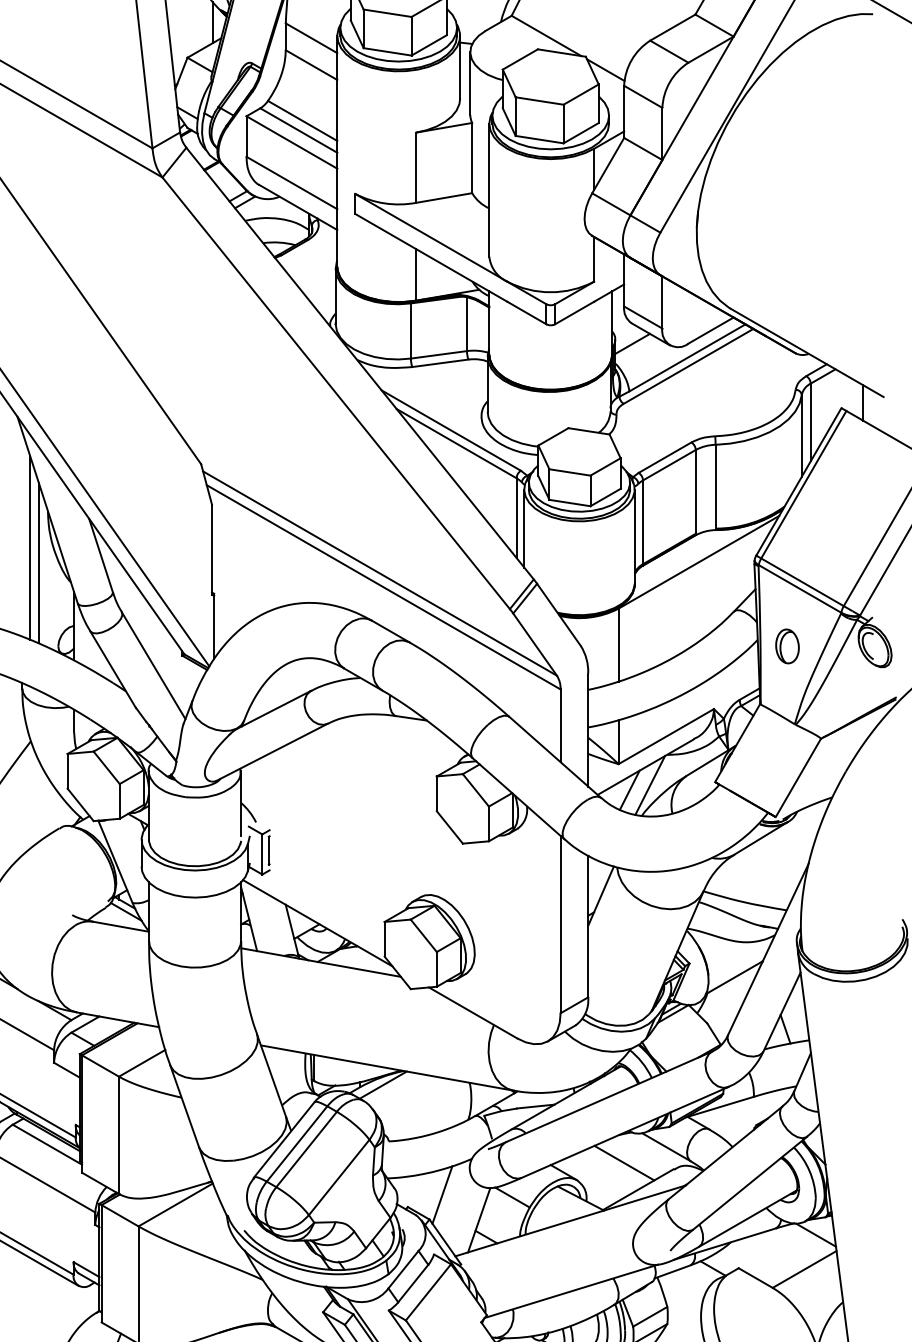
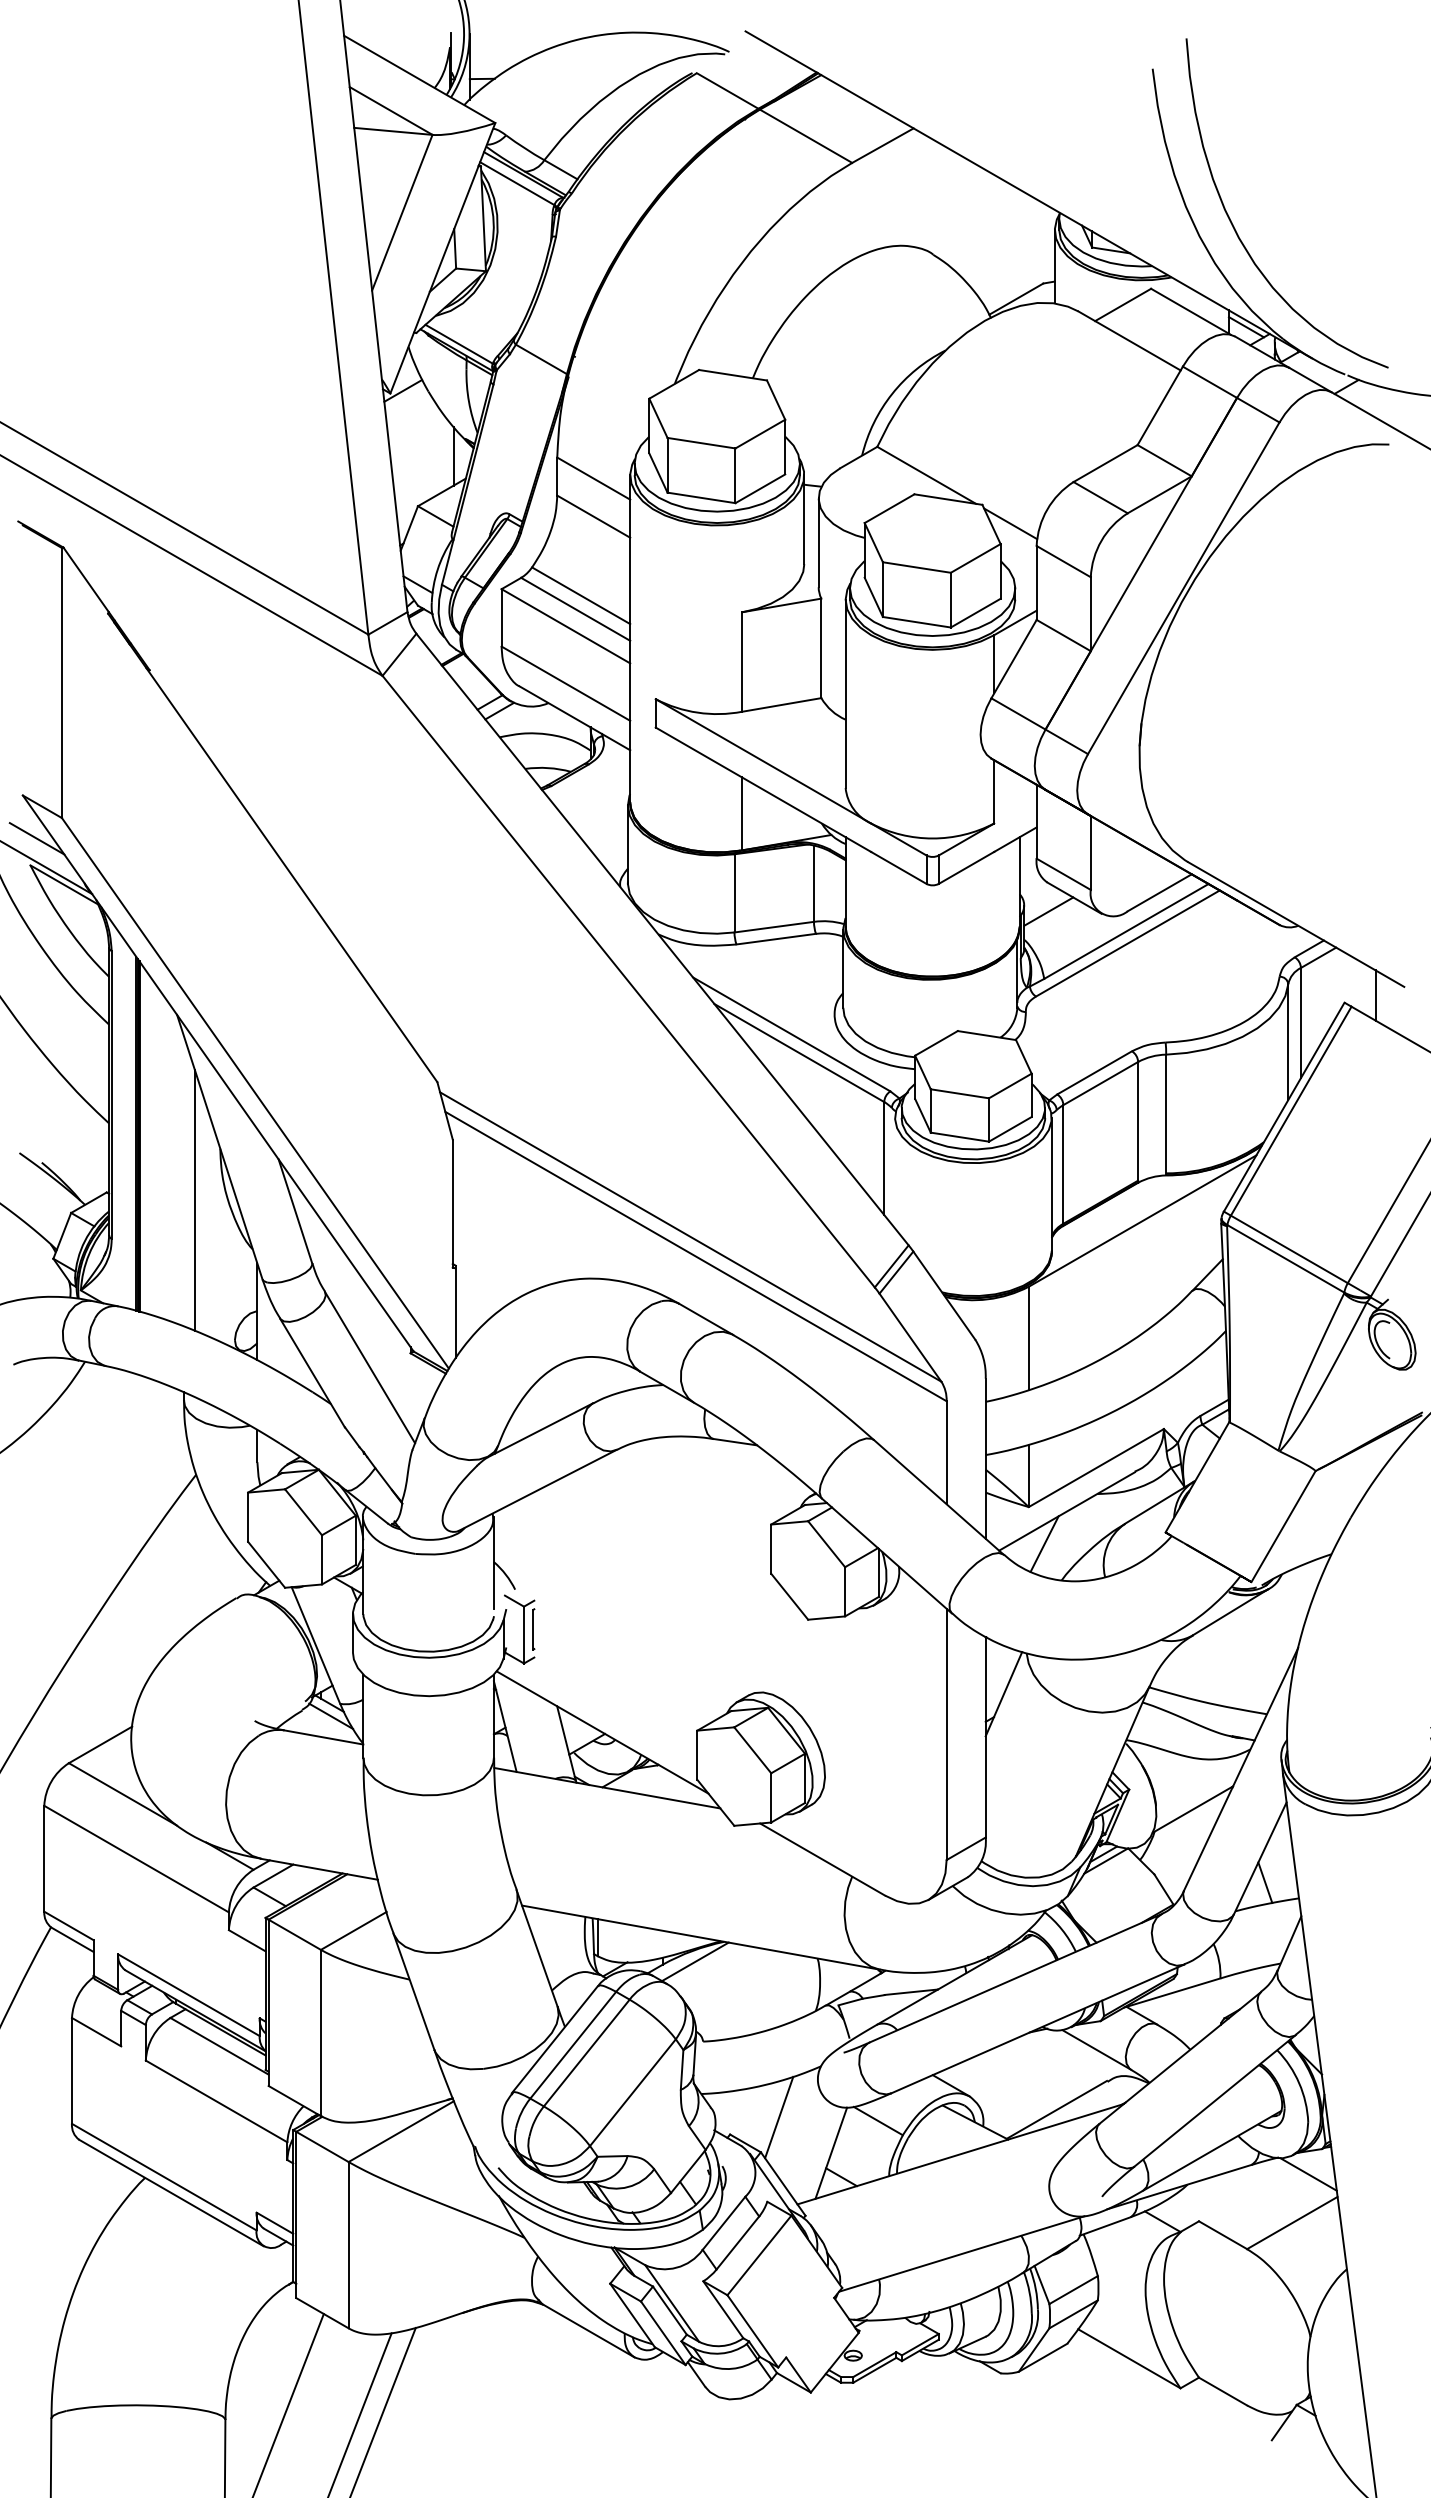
line: (524, 528) -> (895, 1172), removed
line: (38, 562) -> (207, 1221), removed
part: (787, 646) -> (1268, 1340), removed
line: (650, 784) -> (1073, 1536), removed
line: (624, 1162) -> (1036, 2071), removed

